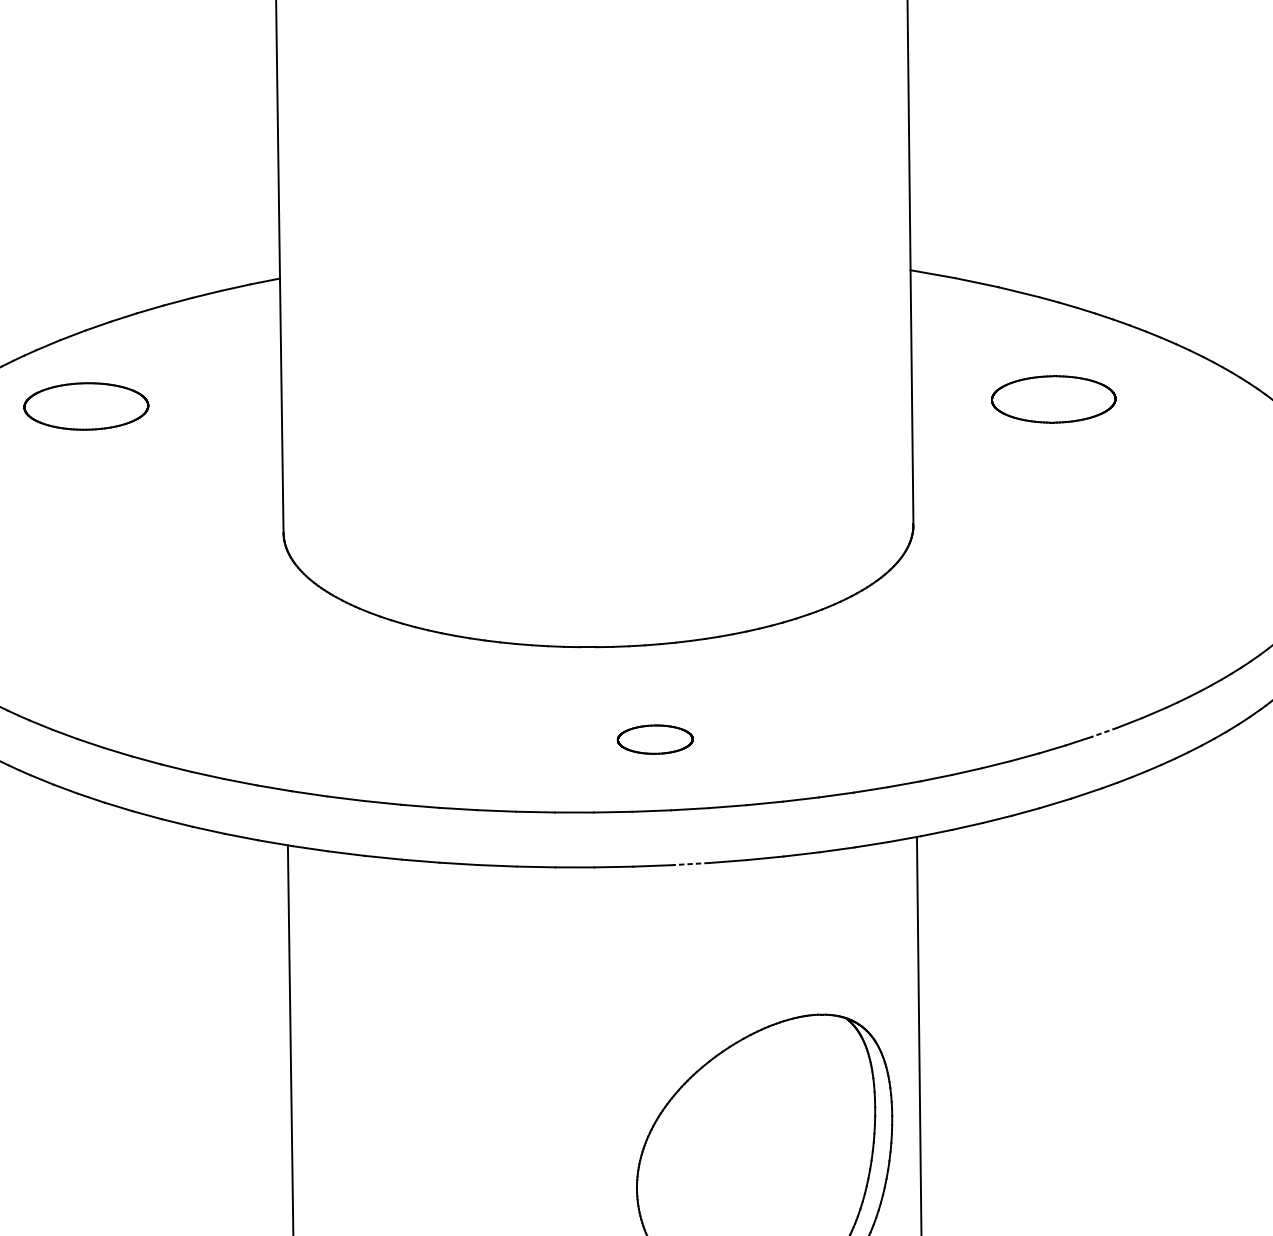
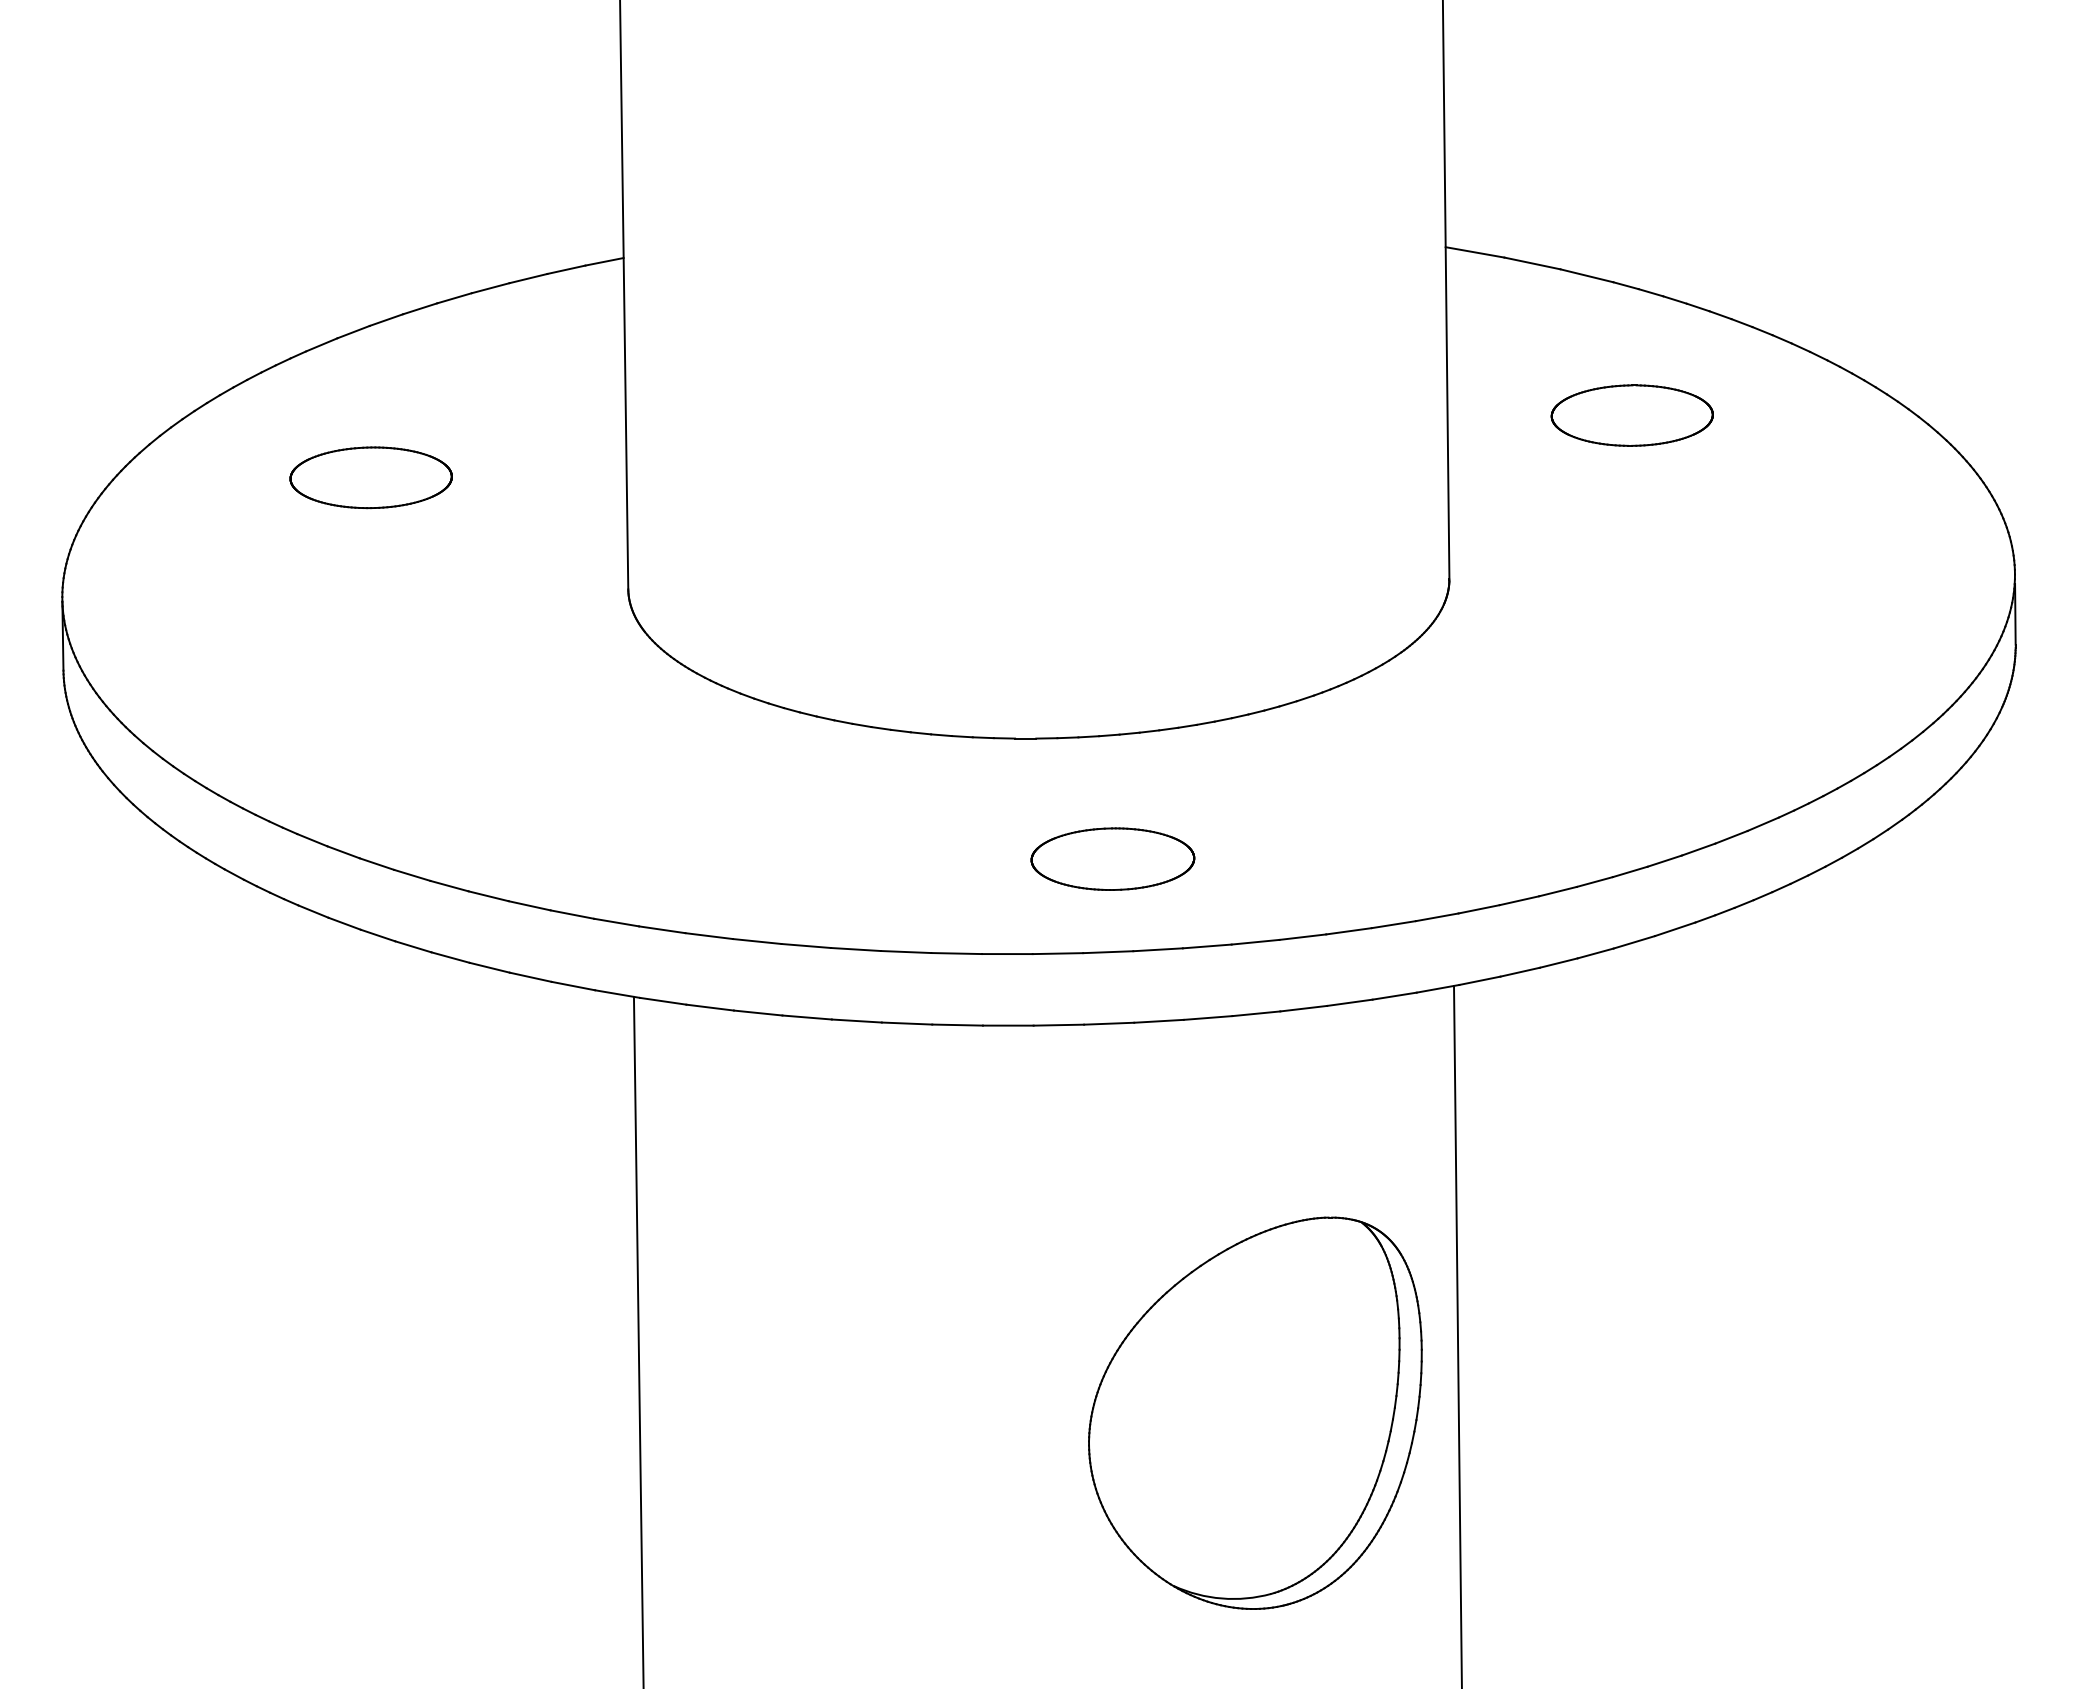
part: (85, 406) -> (370, 477), moved
line: (1104, 732) -> (1698, 849), dashed -> solid
part: (654, 739) -> (1112, 858), size x1.67
line: (690, 864) -> (1158, 1021), dashed -> solid

